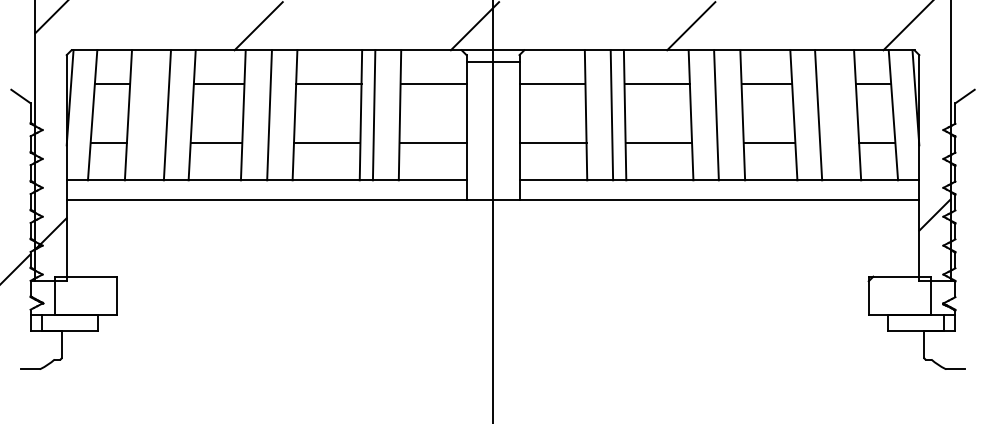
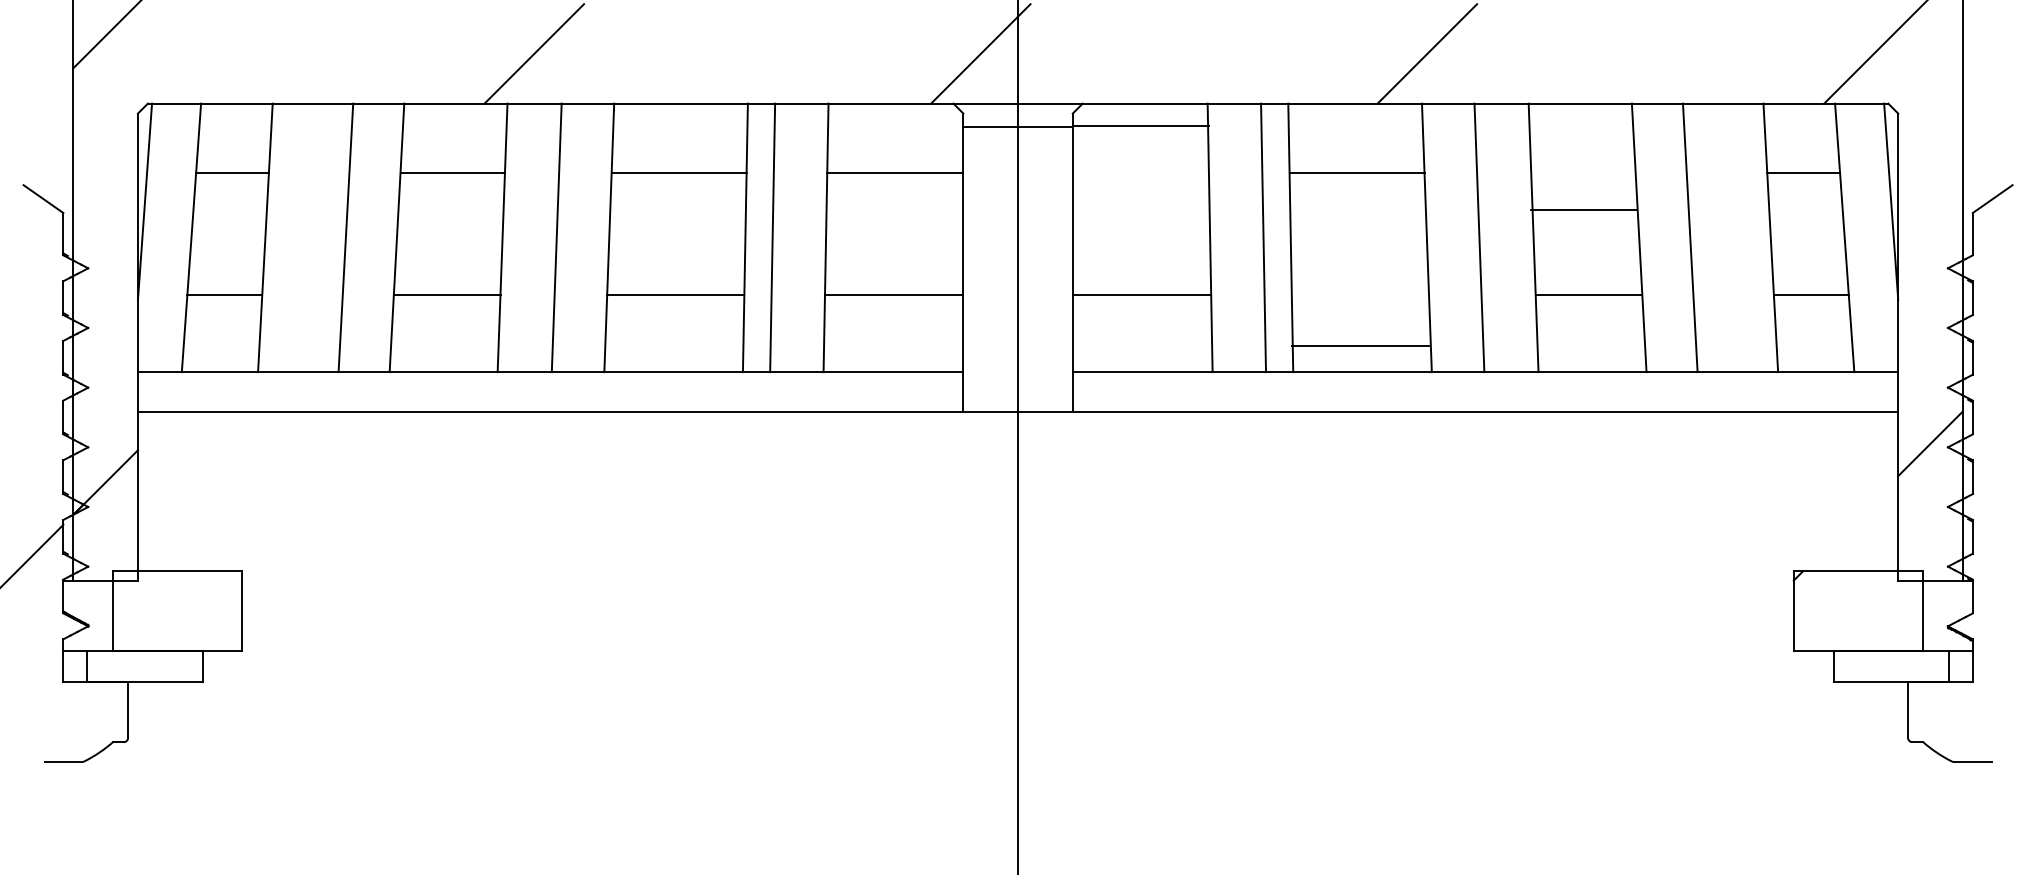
line: (552, 84) -> (1140, 126), moved
line: (766, 84) -> (1582, 211), moved
line: (658, 142) -> (1359, 345), moved

